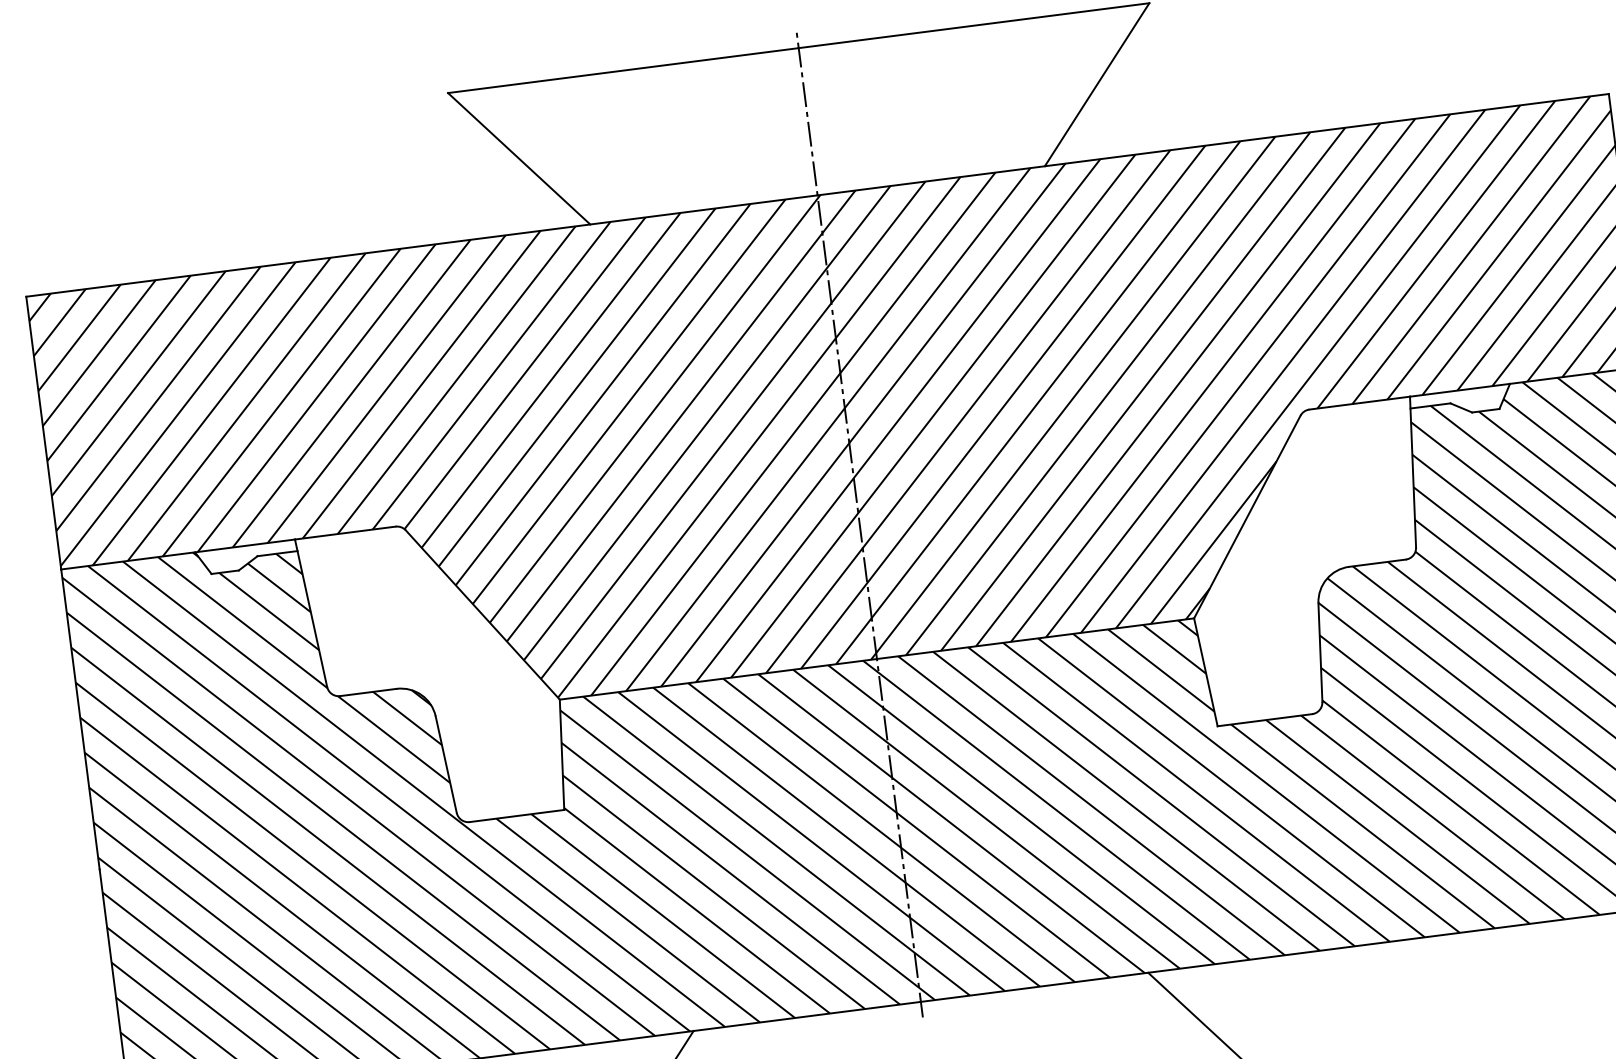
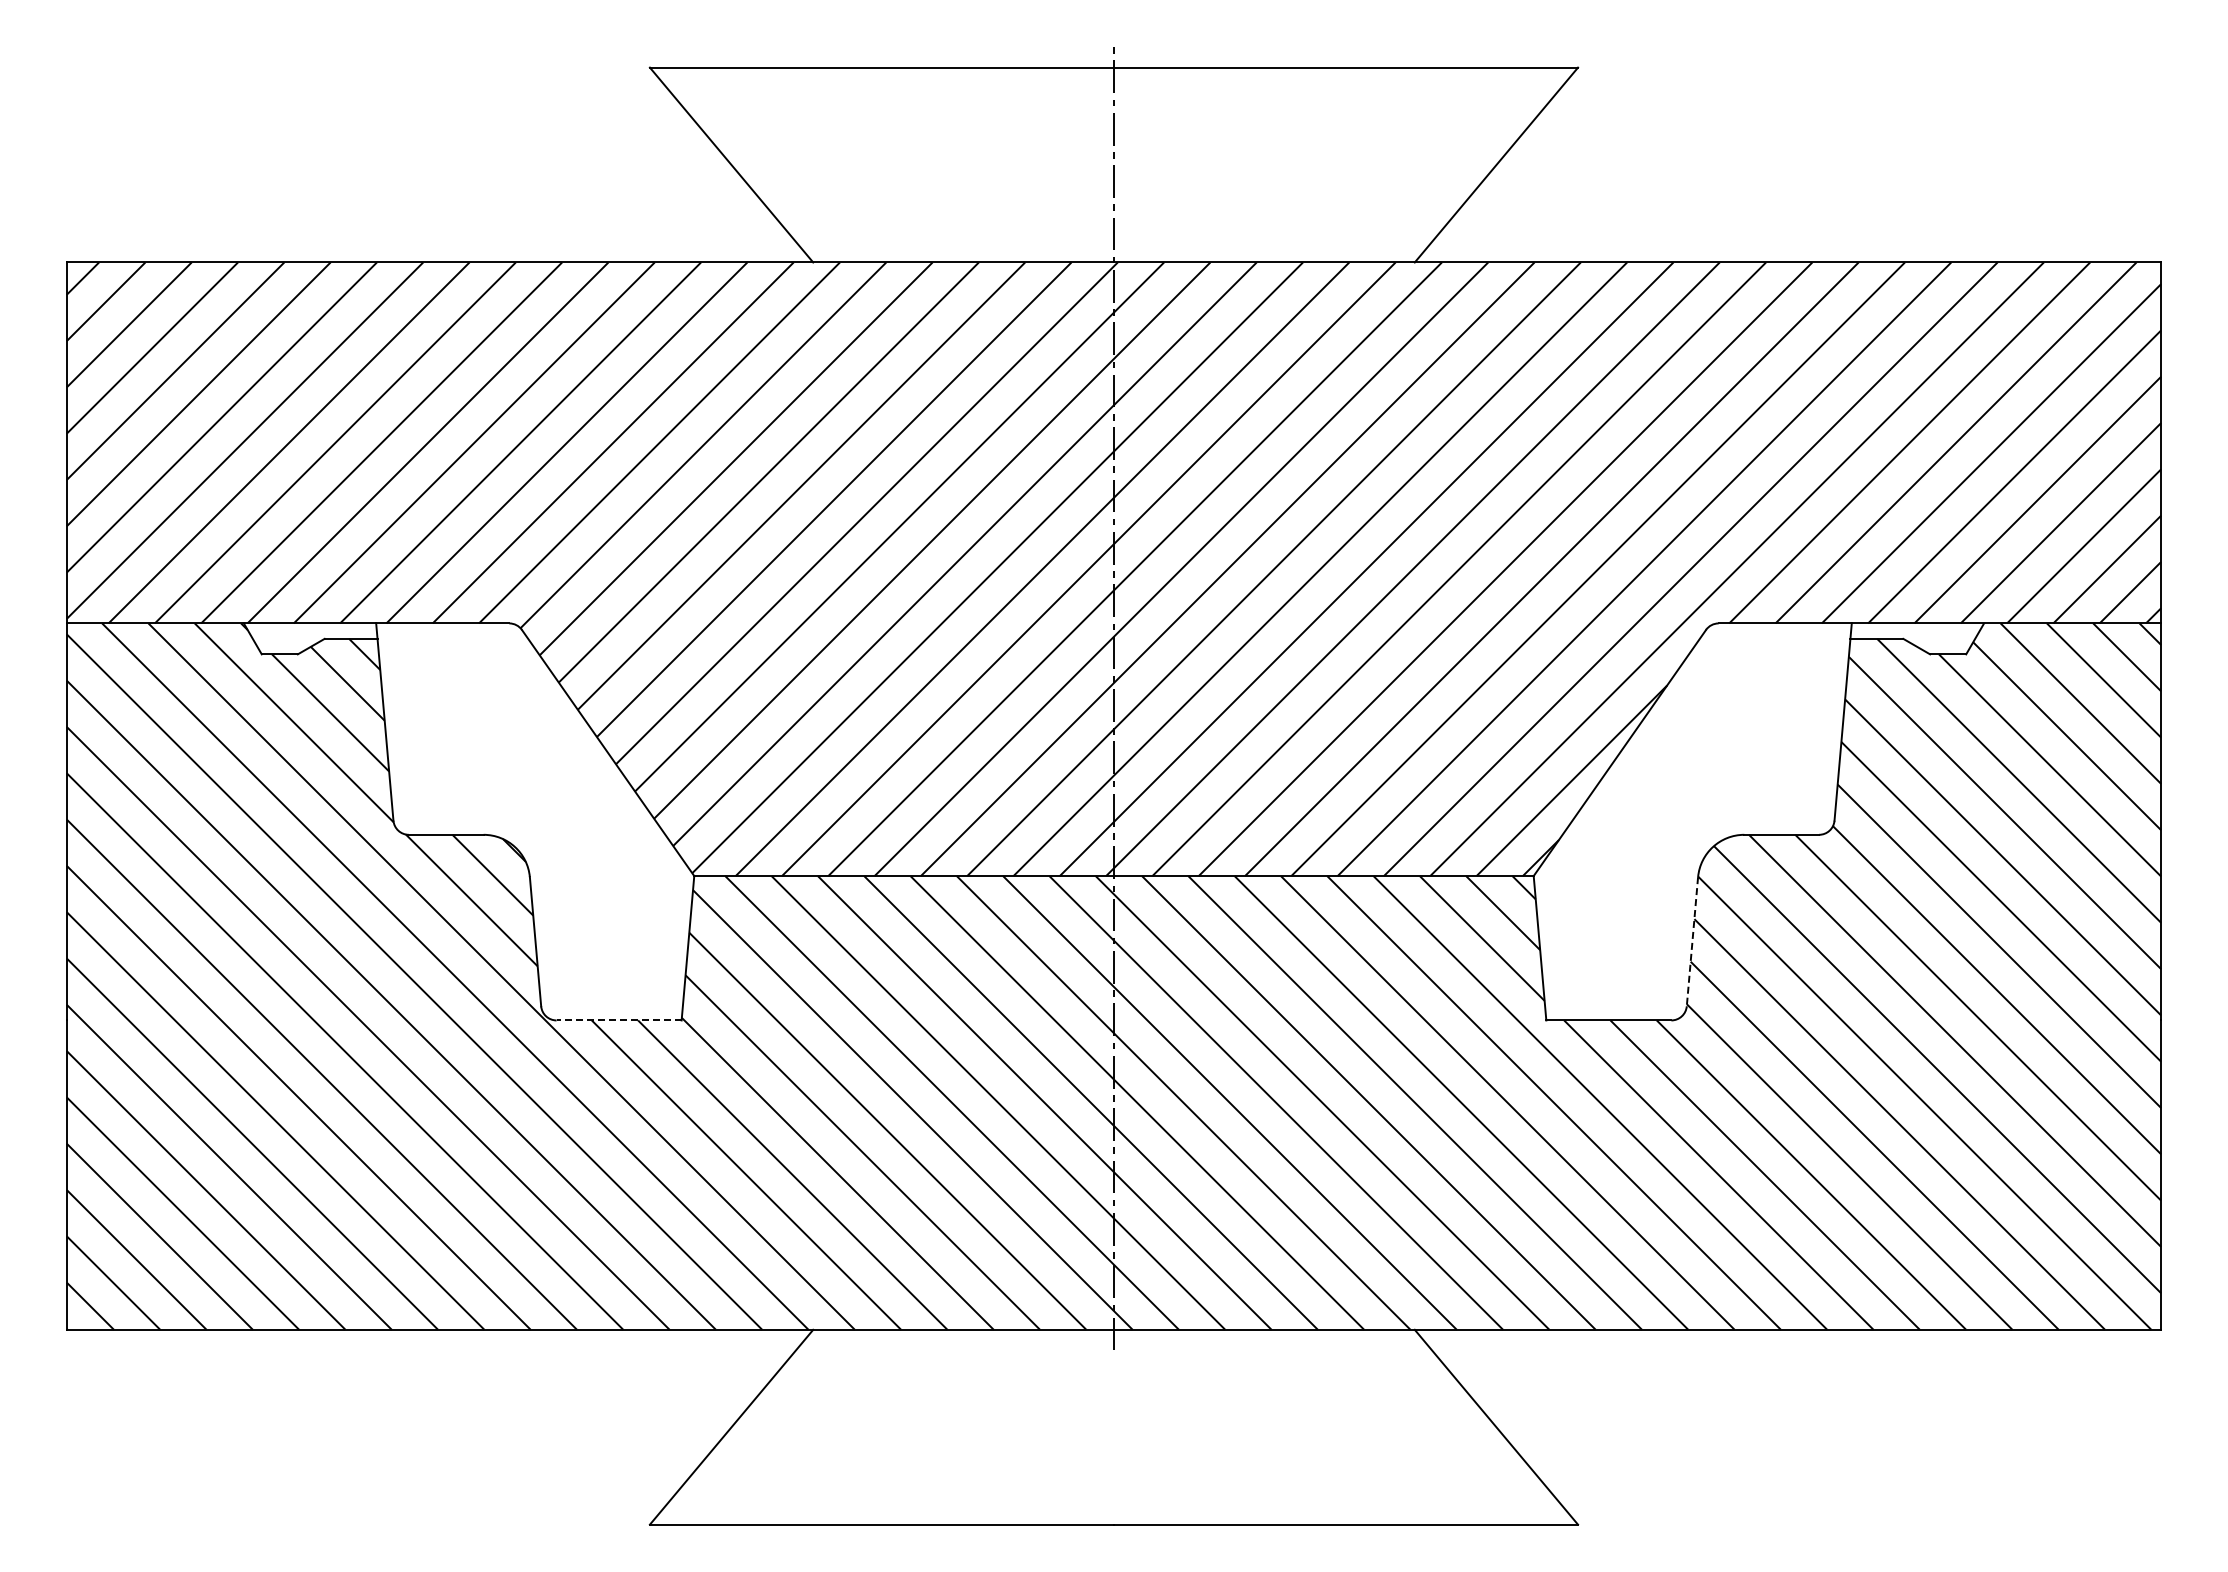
line: (1320, 652) -> (1692, 941), solid -> dashed
line: (517, 816) -> (619, 1020), solid -> dashed

